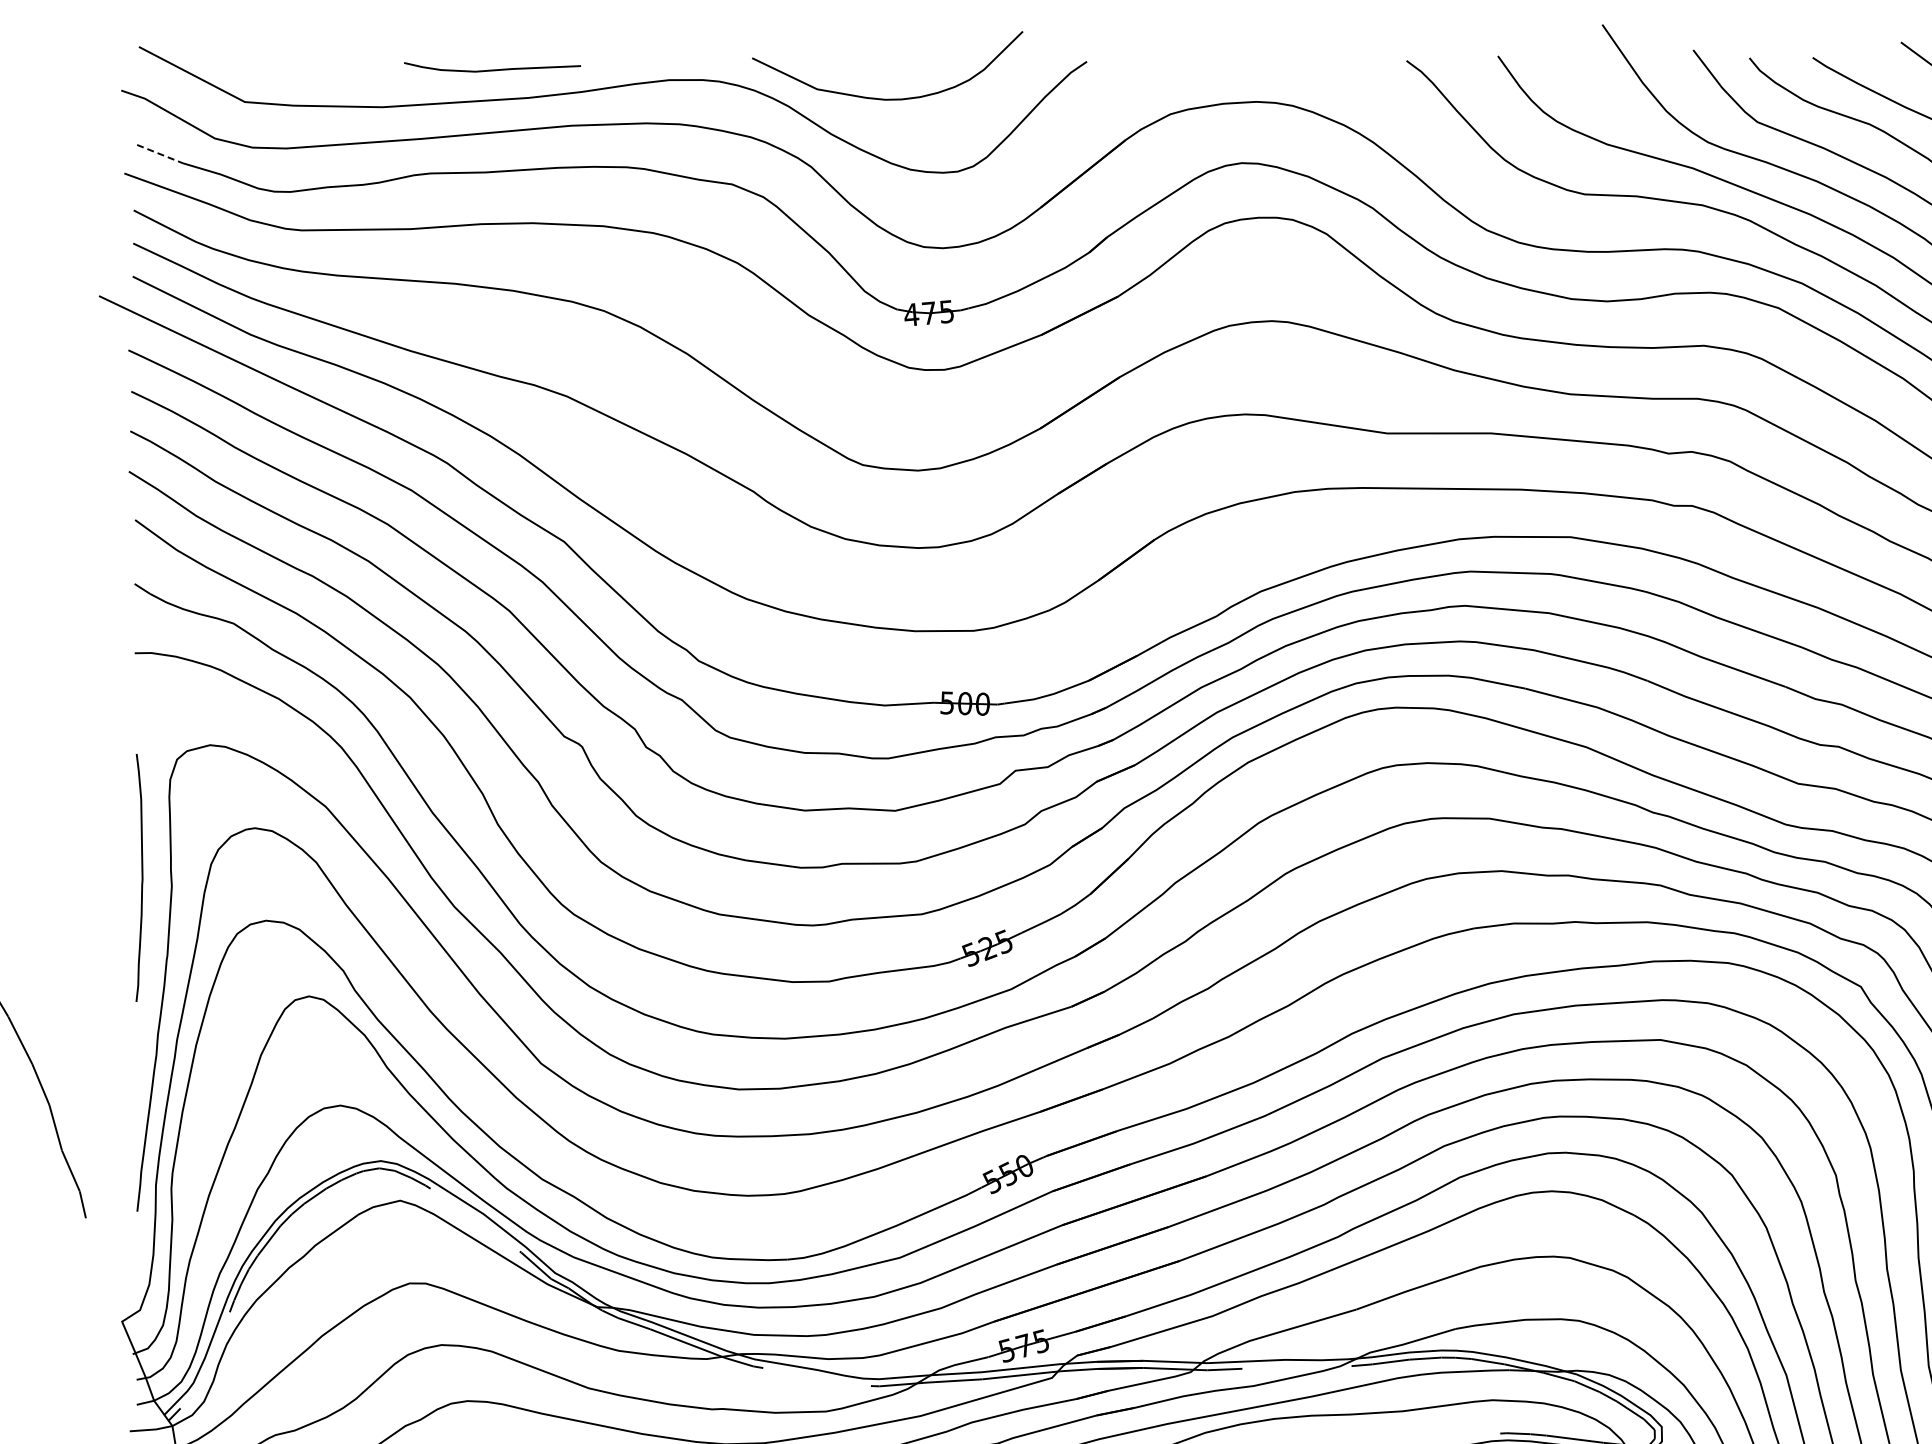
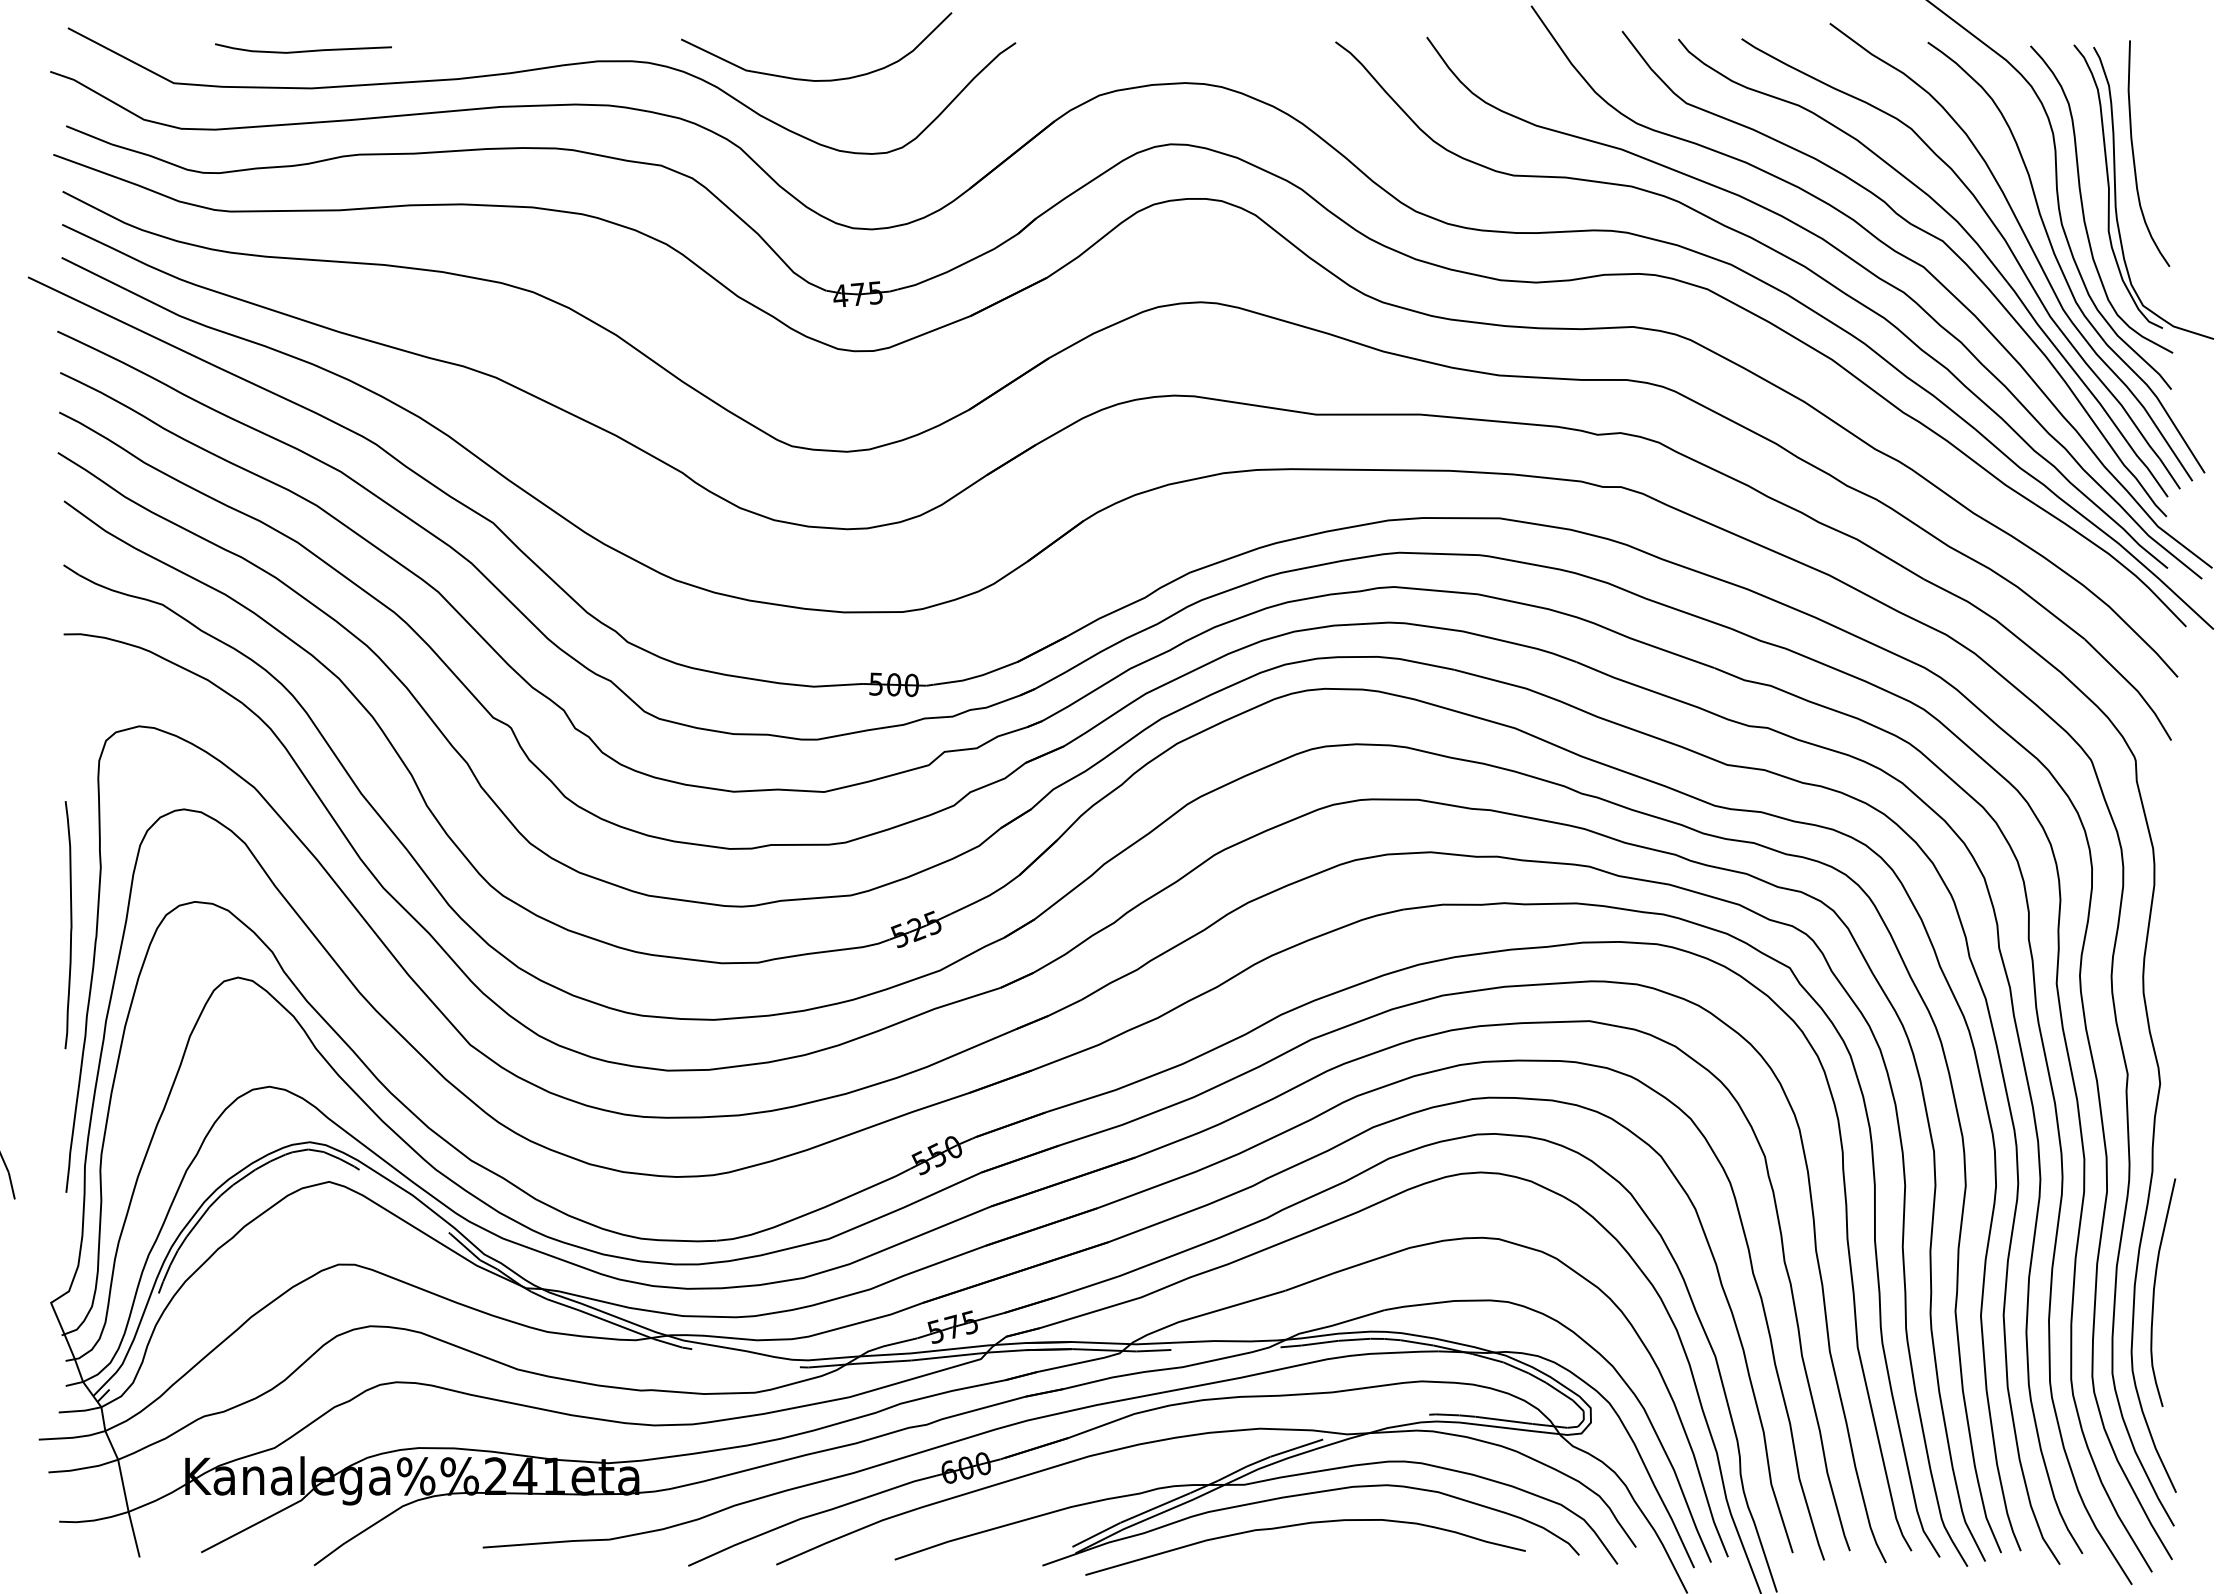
curve: (492, 69) -> (303, 50), moved
line: (160, 154) -> (89, 135), dashed -> solid
curve: (141, 878) -> (70, 925), moved

